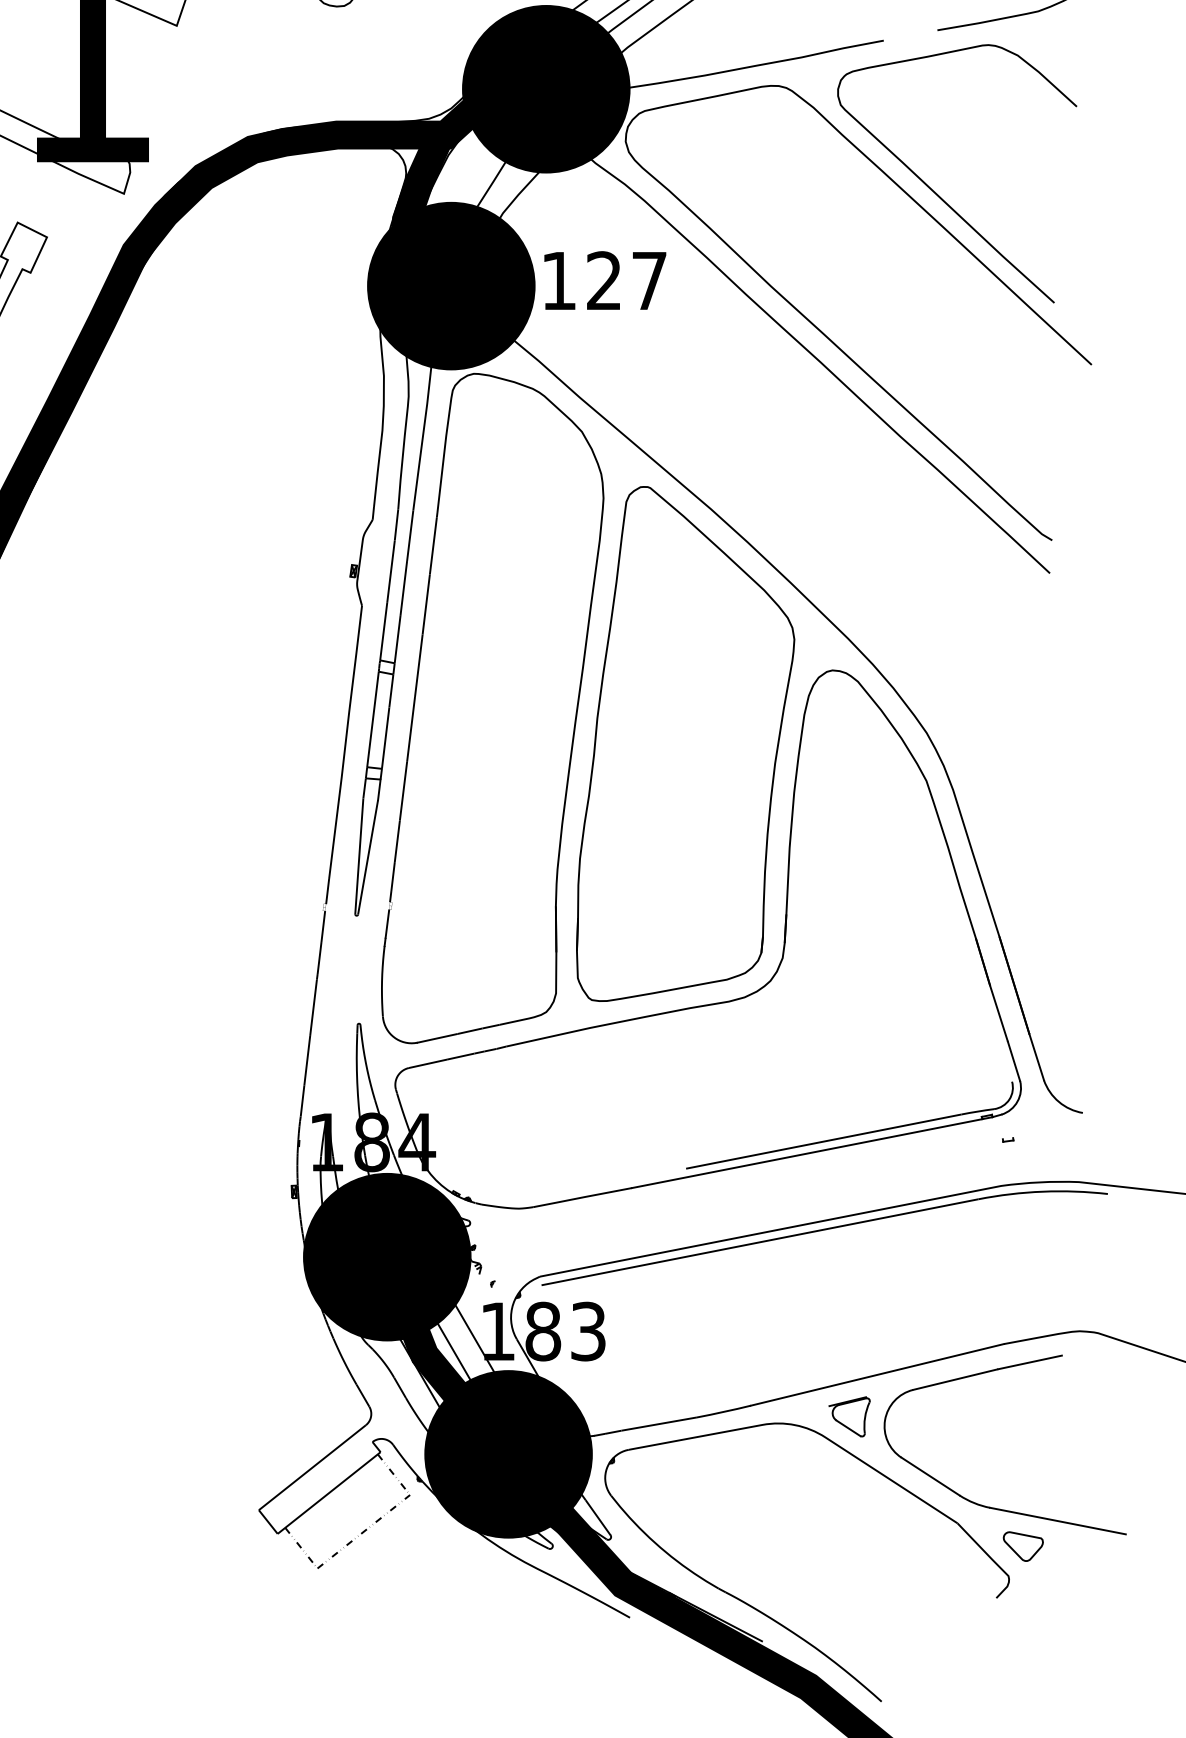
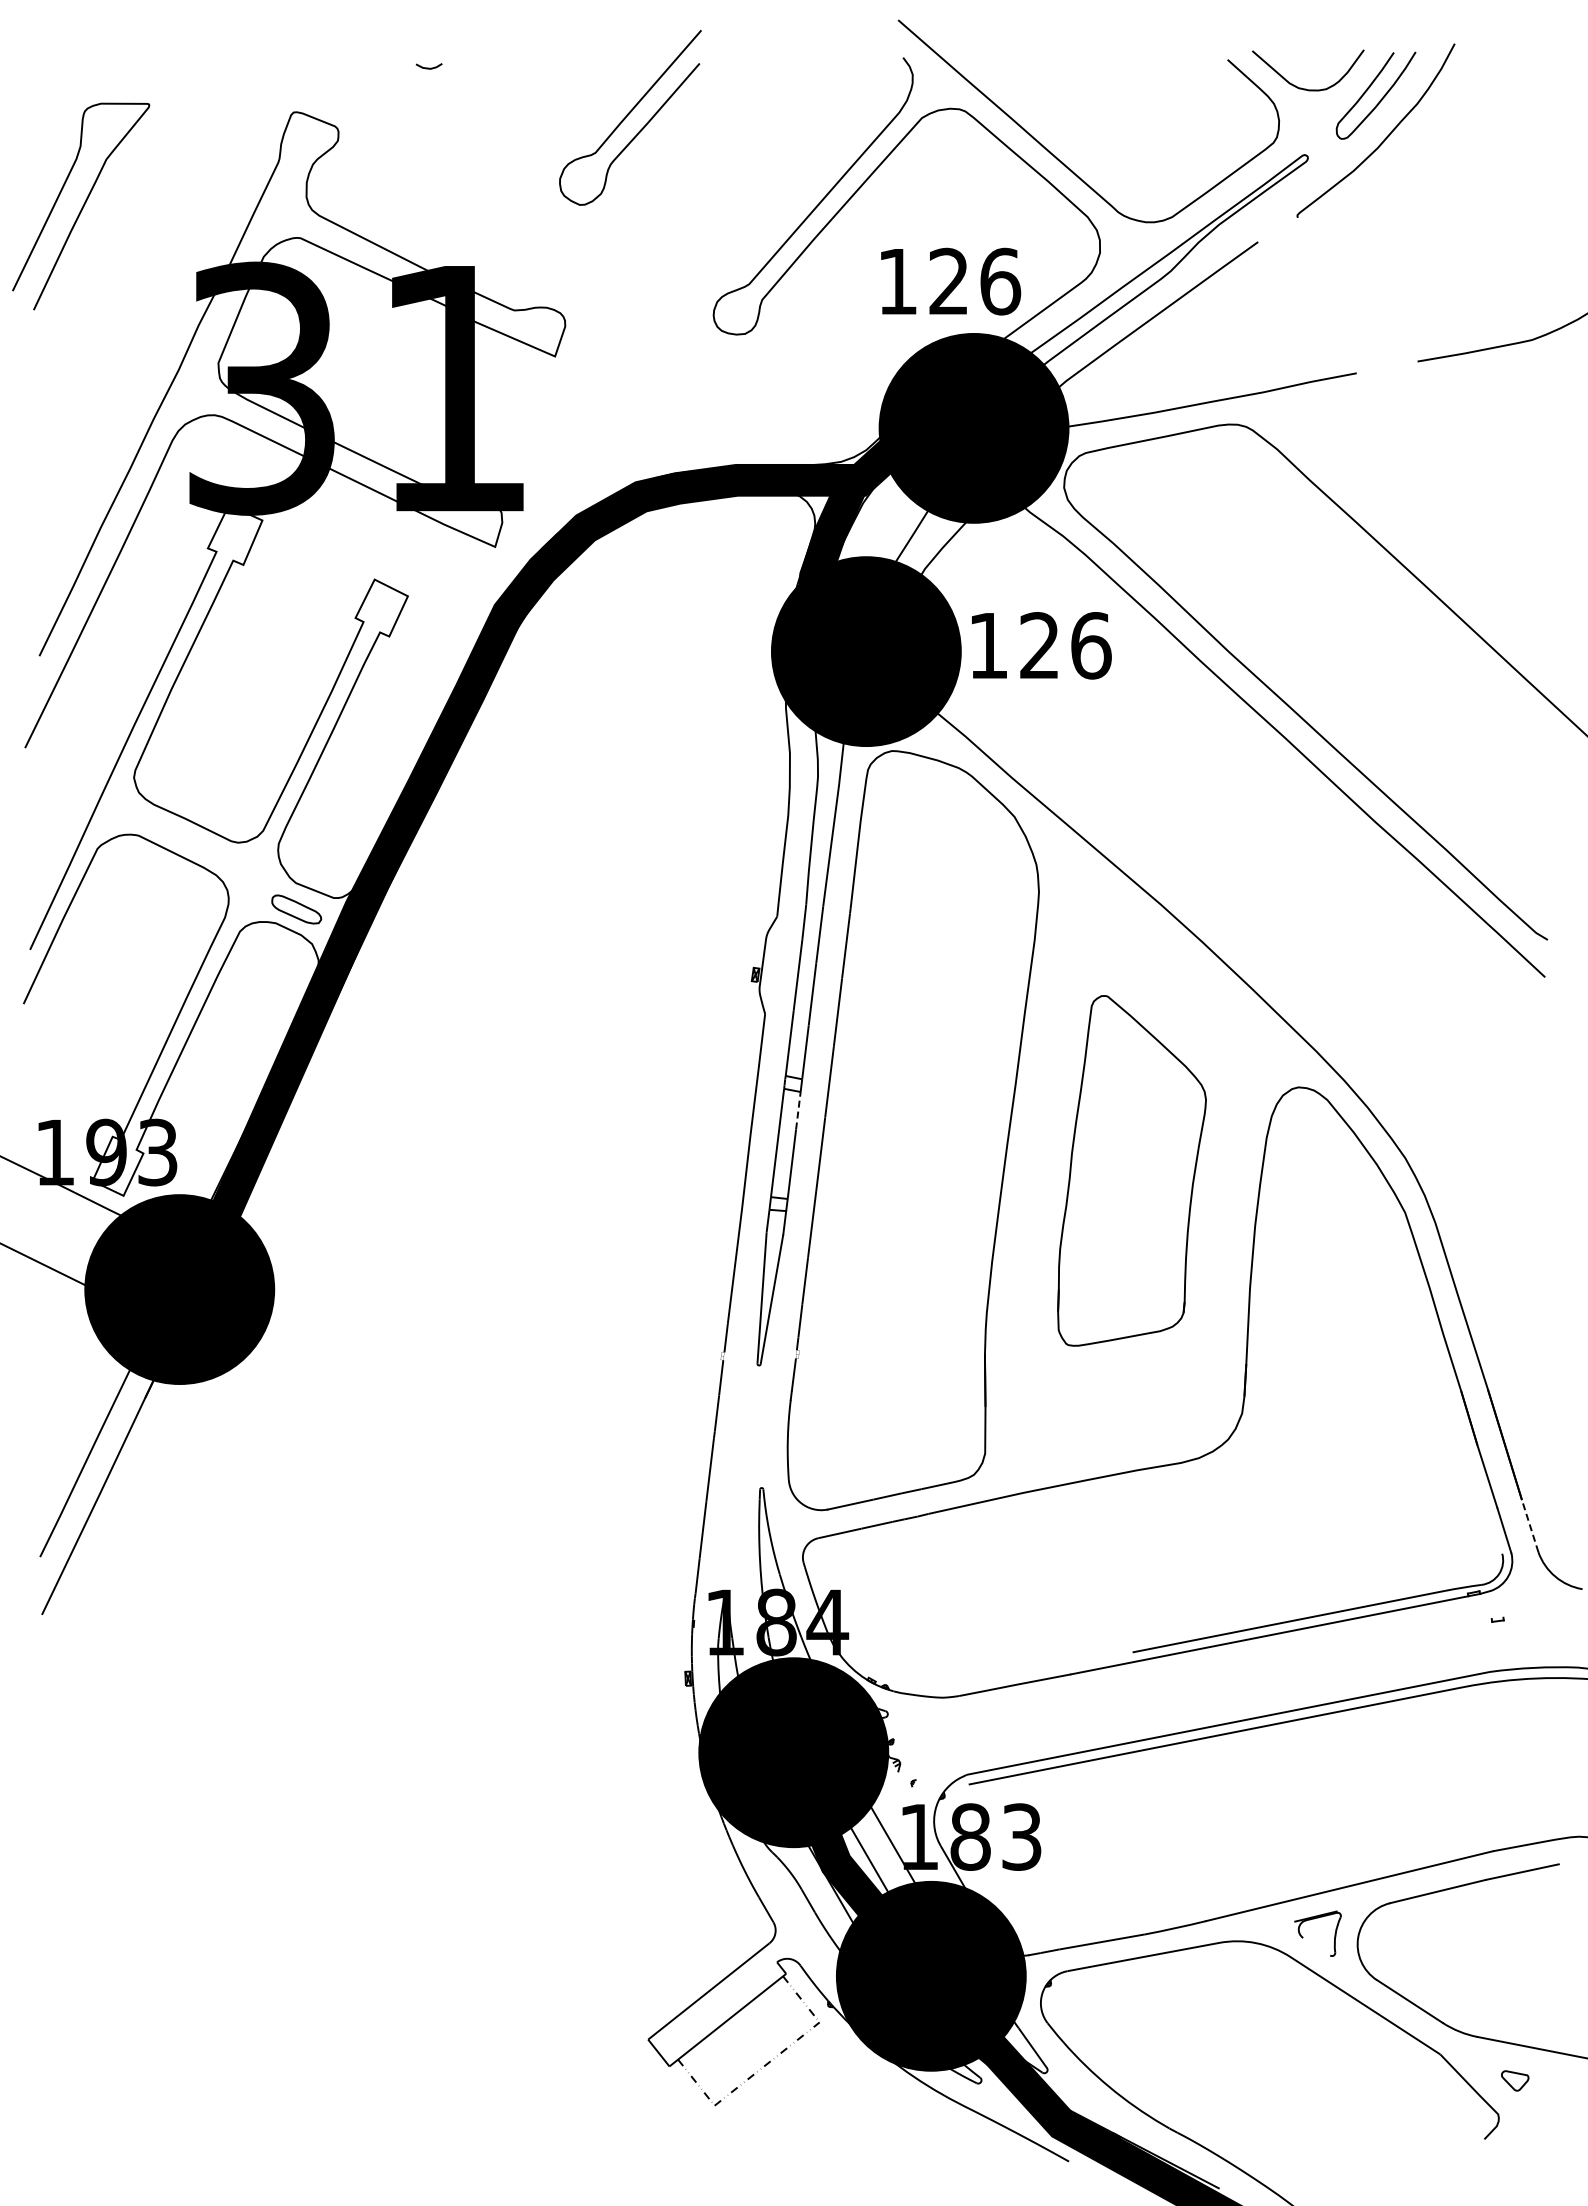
curve: (938, 194) -> (1418, 547), removed
text: (649, 280) -> (1091, 645), 127 -> 126
line: (391, 690) -> (798, 1110), solid -> dashed
part: (685, 743) -> (1131, 1170), size x0.6
line: (1037, 1056) -> (1530, 1525), solid -> dashed
line: (848, 1428) -> (1316, 1946), removed
part: (1023, 1546) -> (1515, 2080), size x0.6

